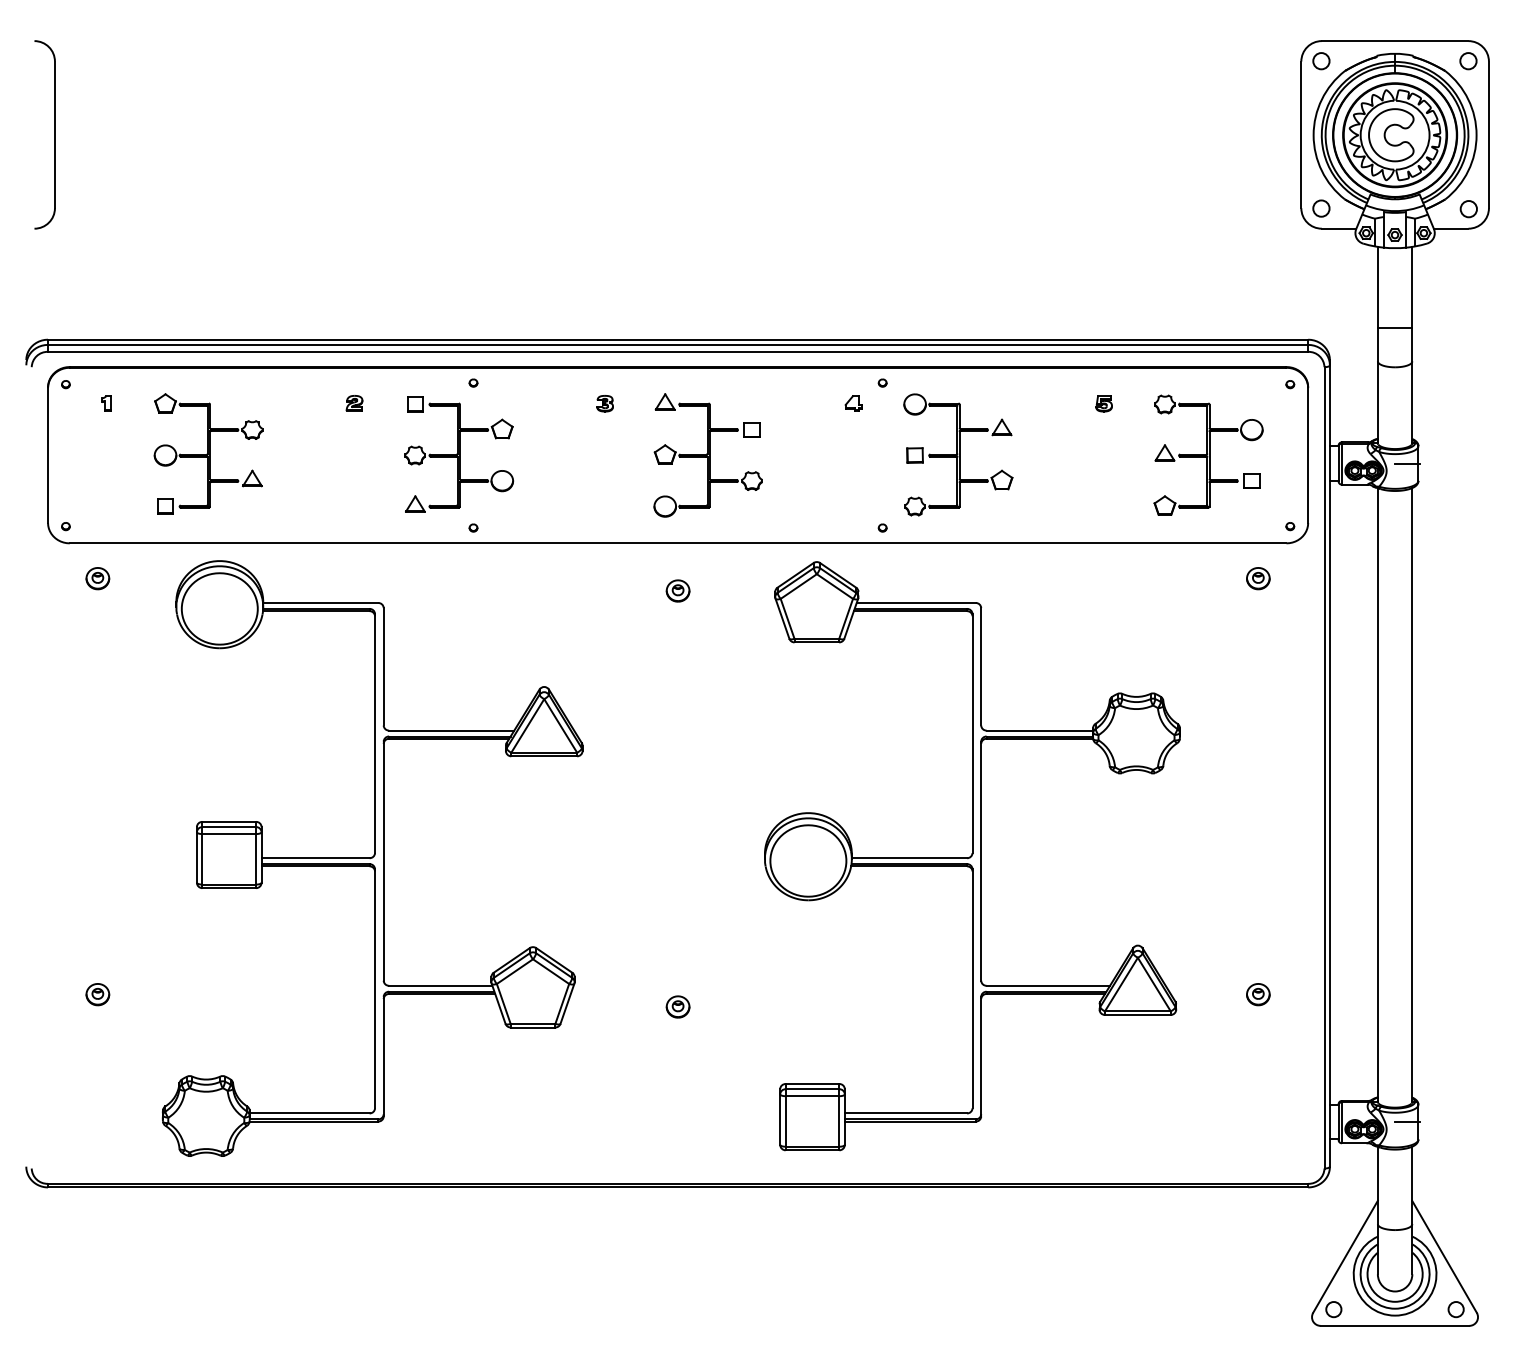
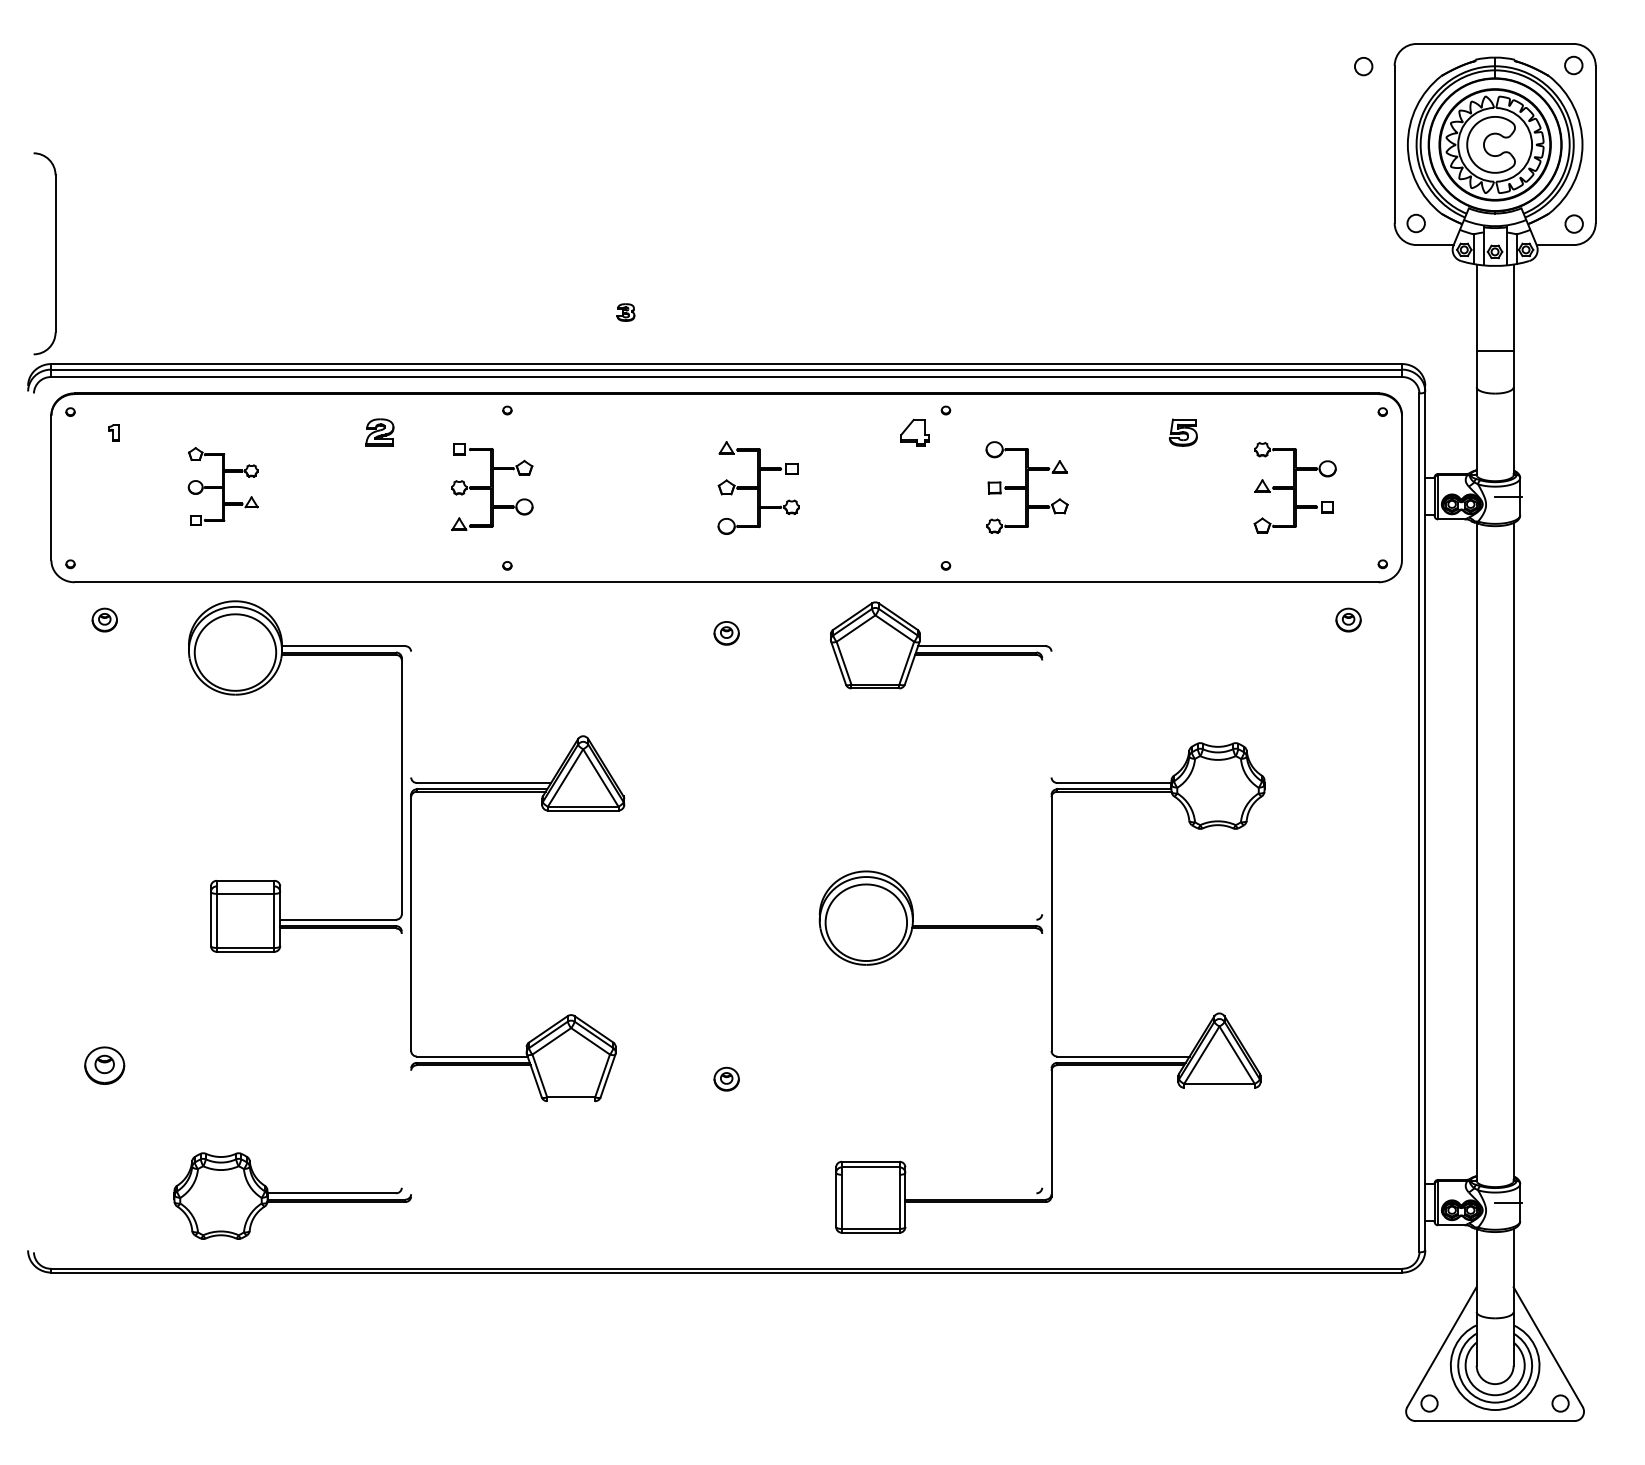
circle: (1321, 61) -> (1363, 66), moved
part: (54, 134) -> (55, 253), moved
part: (354, 403) -> (379, 432), size x1.6
part: (604, 403) -> (625, 312), moved
part: (853, 403) -> (914, 432), size x1.6
part: (1103, 403) -> (1182, 432), size x1.6
part: (208, 453) -> (223, 485), size x0.6
part: (459, 454) -> (492, 487), size x0.7
part: (958, 454) -> (1027, 487), size x0.7
part: (1208, 454) -> (1295, 487), size x0.7
part: (707, 455) -> (758, 488), size x0.7
line: (383, 666) -> (410, 714), removed
line: (981, 666) -> (1051, 714), removed
line: (972, 733) -> (1042, 786), removed
line: (229, 827) -> (245, 886), removed
line: (909, 858) -> (974, 920), removed
line: (375, 988) -> (402, 1059), removed
line: (972, 988) -> (1042, 1059), removed
part: (97, 994) -> (104, 1065), size x1.6
part: (1258, 994) -> (1348, 1065), removed
line: (1137, 1014) -> (1219, 1087), removed
line: (532, 1027) -> (570, 1101), removed
line: (383, 1056) -> (410, 1132), removed
line: (812, 1096) -> (870, 1175), removed
line: (905, 1113) -> (970, 1193), removed

